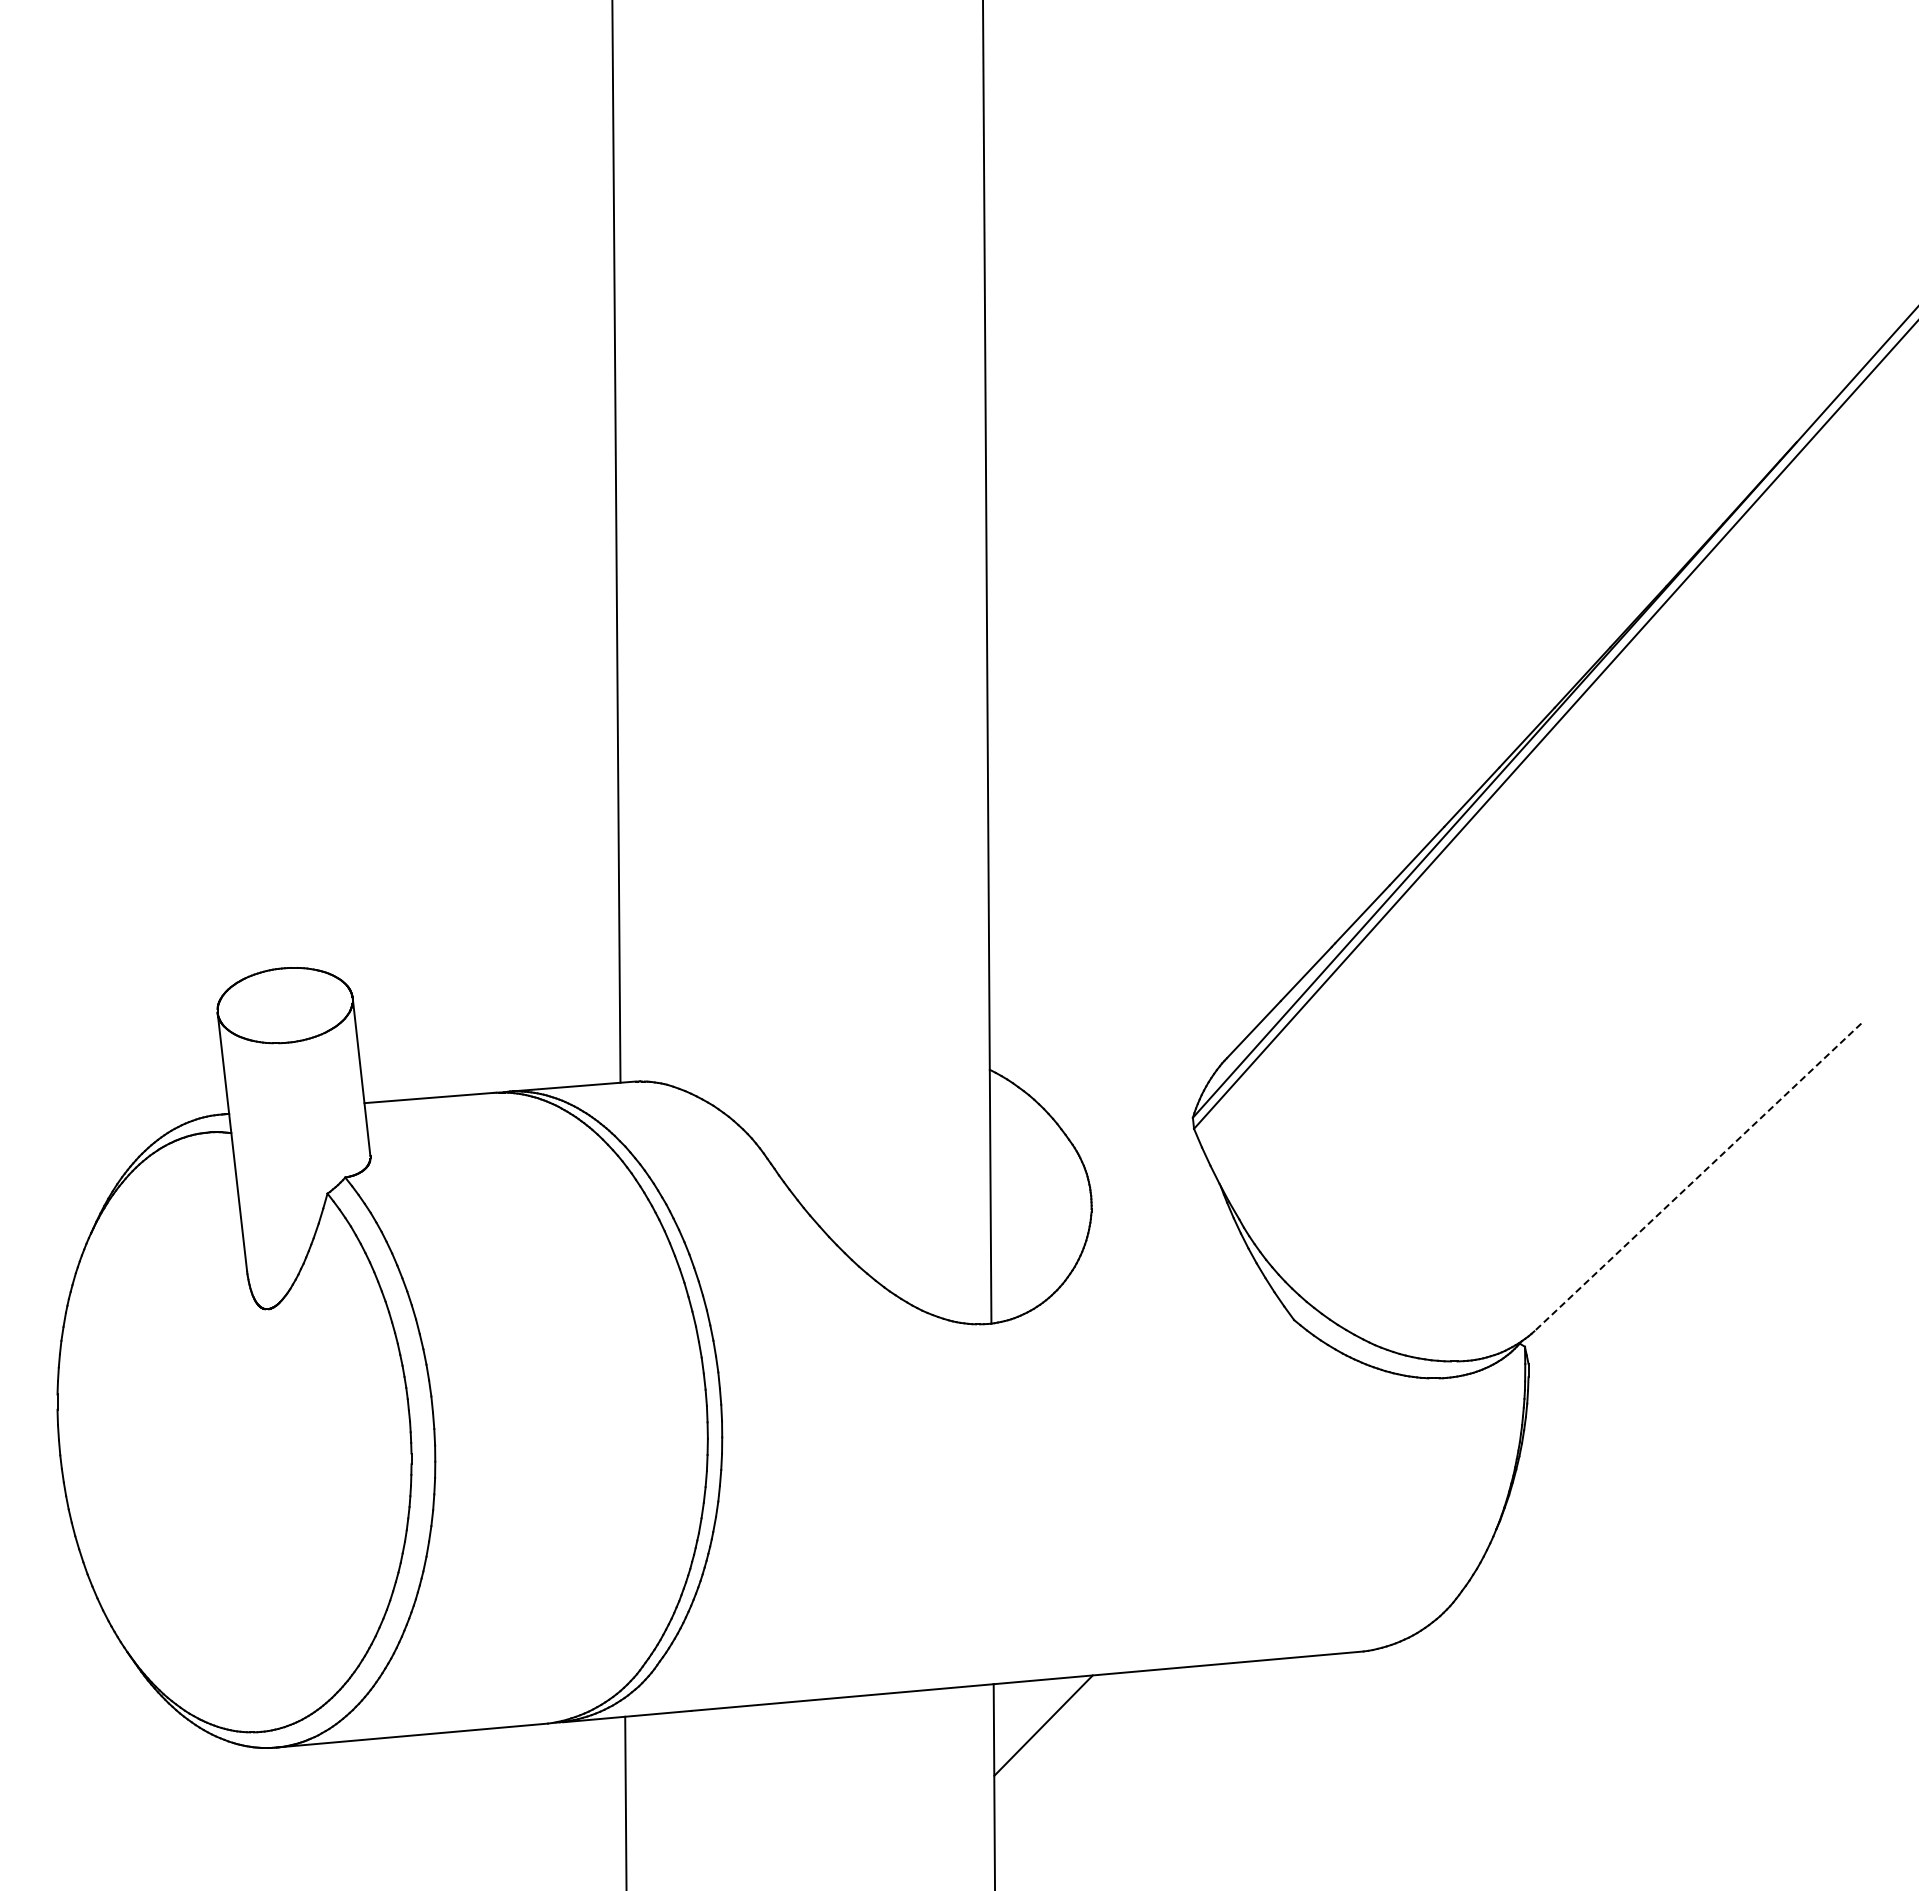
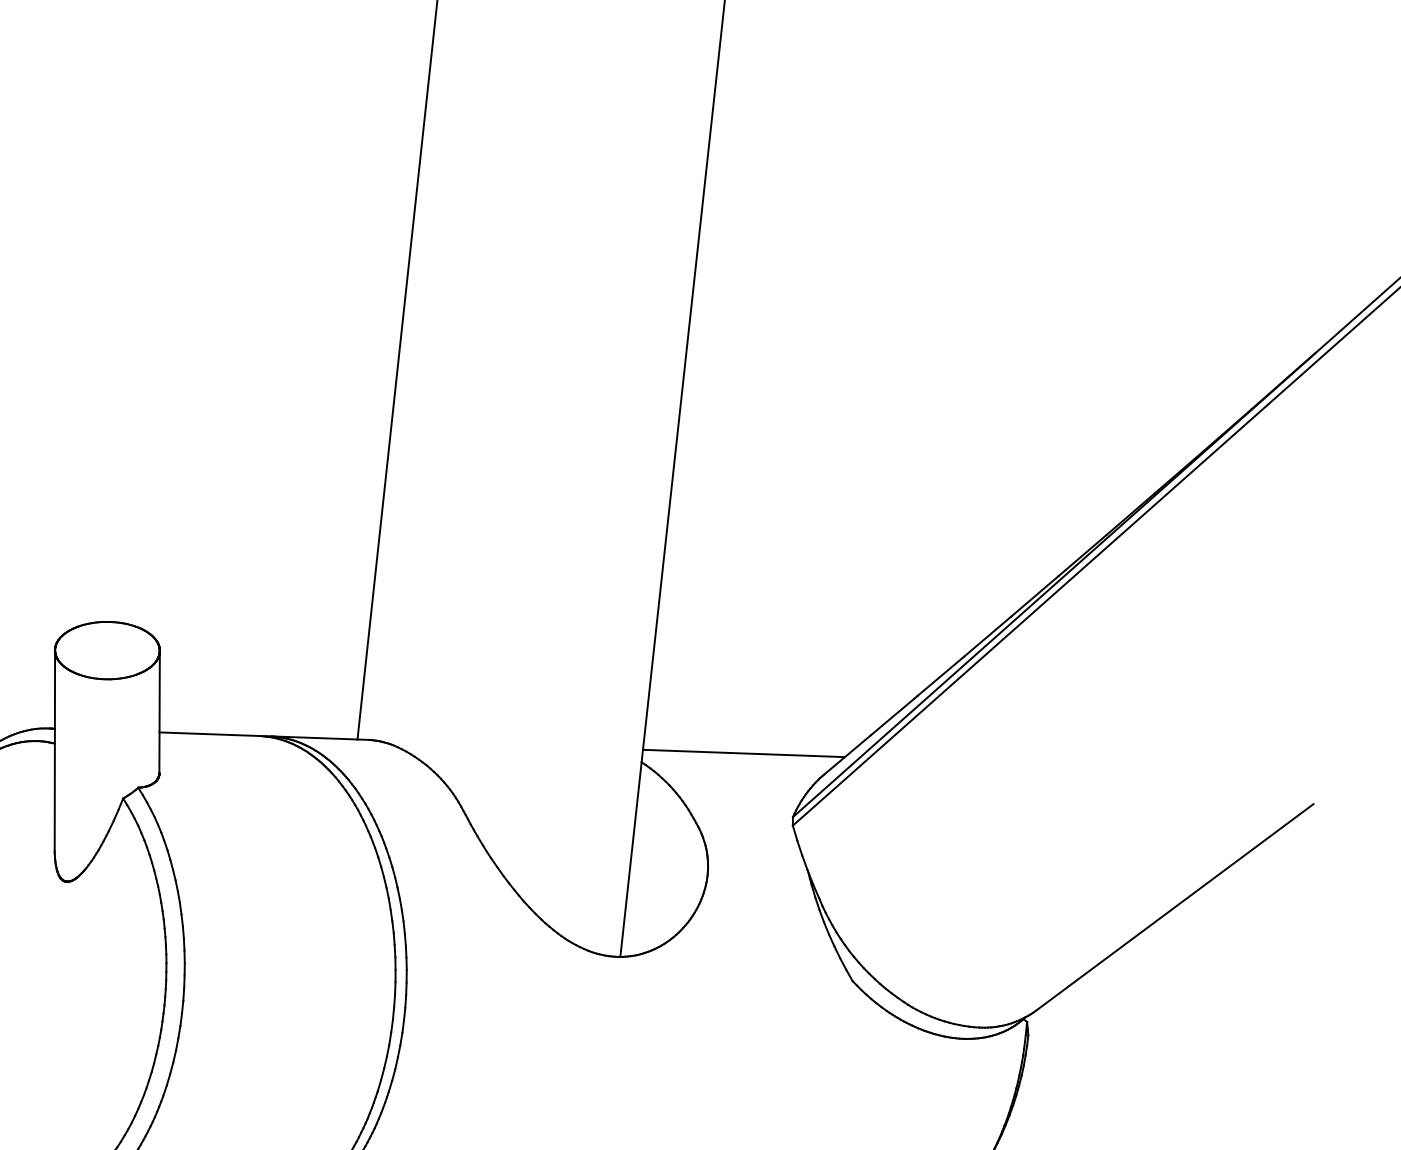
line: (1119, 1042) -> (743, 752), added
line: (1697, 1177) -> (1174, 907), dashed -> solid

